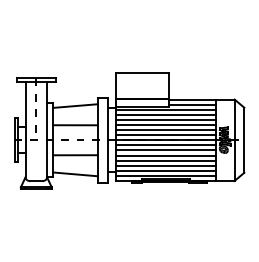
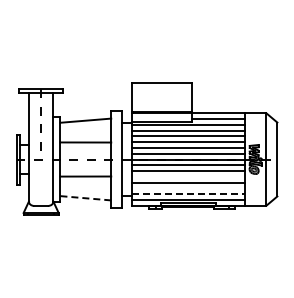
line: (166, 155) -> (188, 176), removed
line: (166, 165) -> (188, 188), removed
line: (166, 171) -> (189, 194), solid -> dashed
line: (75, 174) -> (85, 198), solid -> dashed

